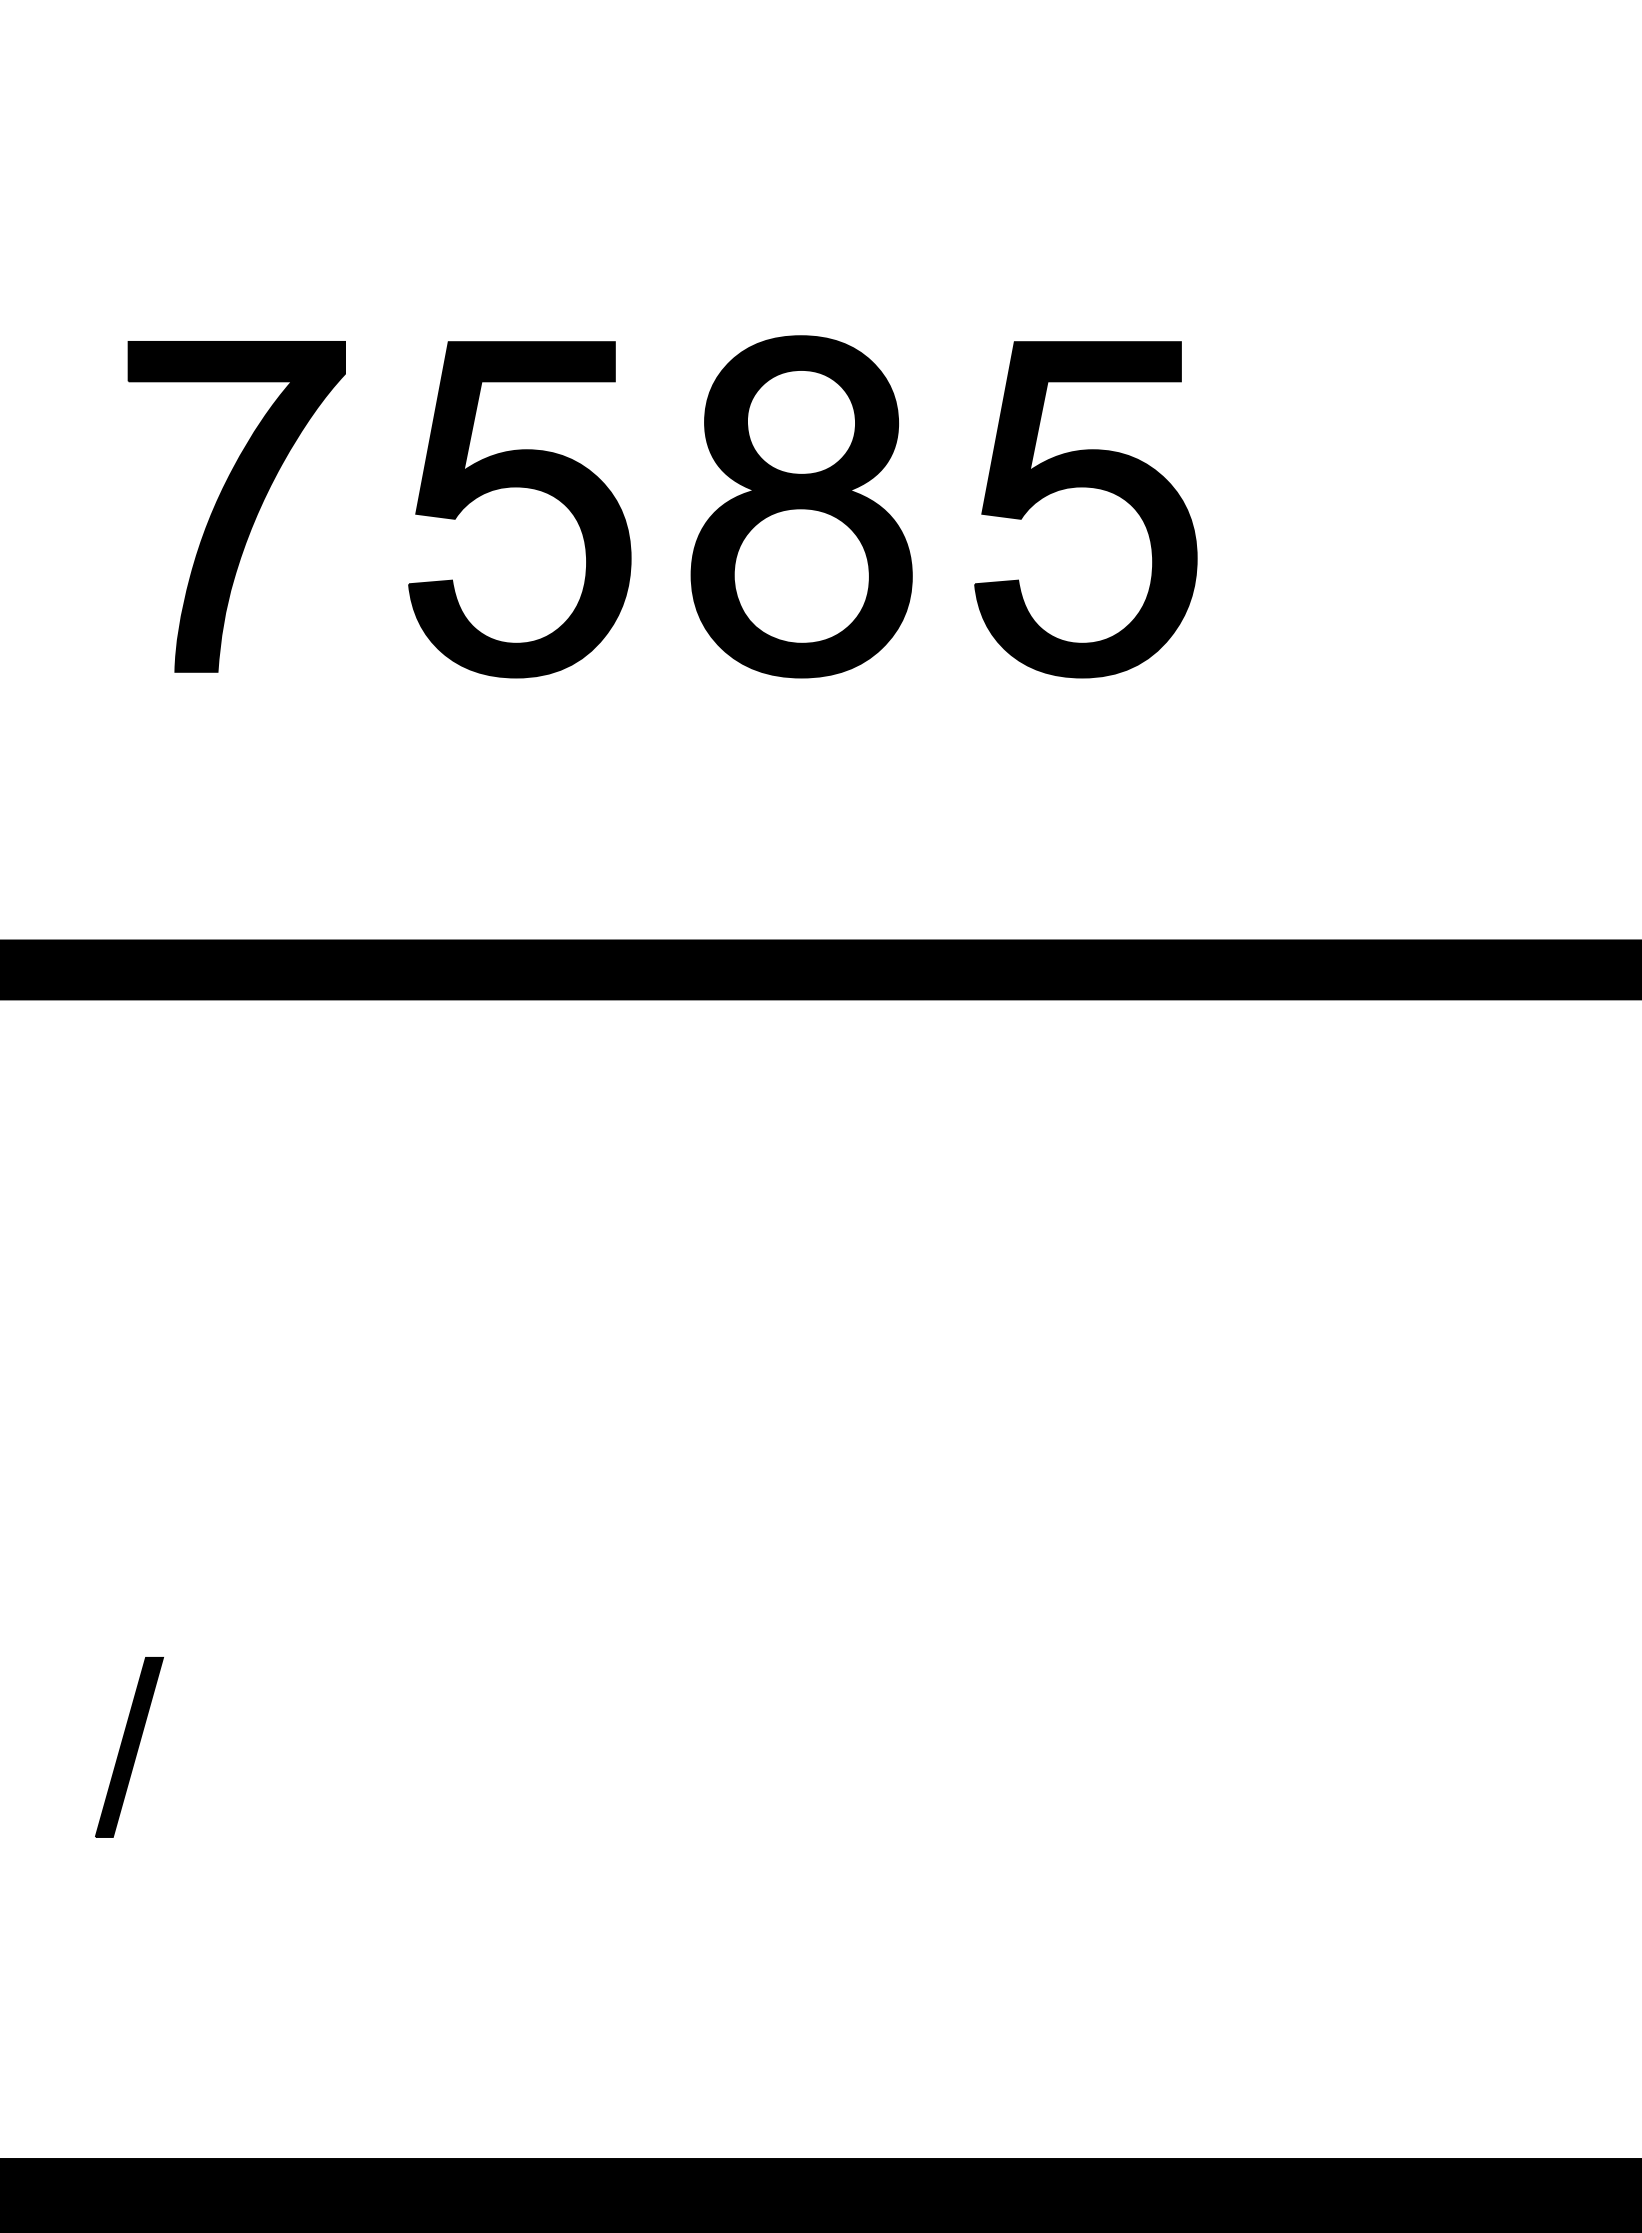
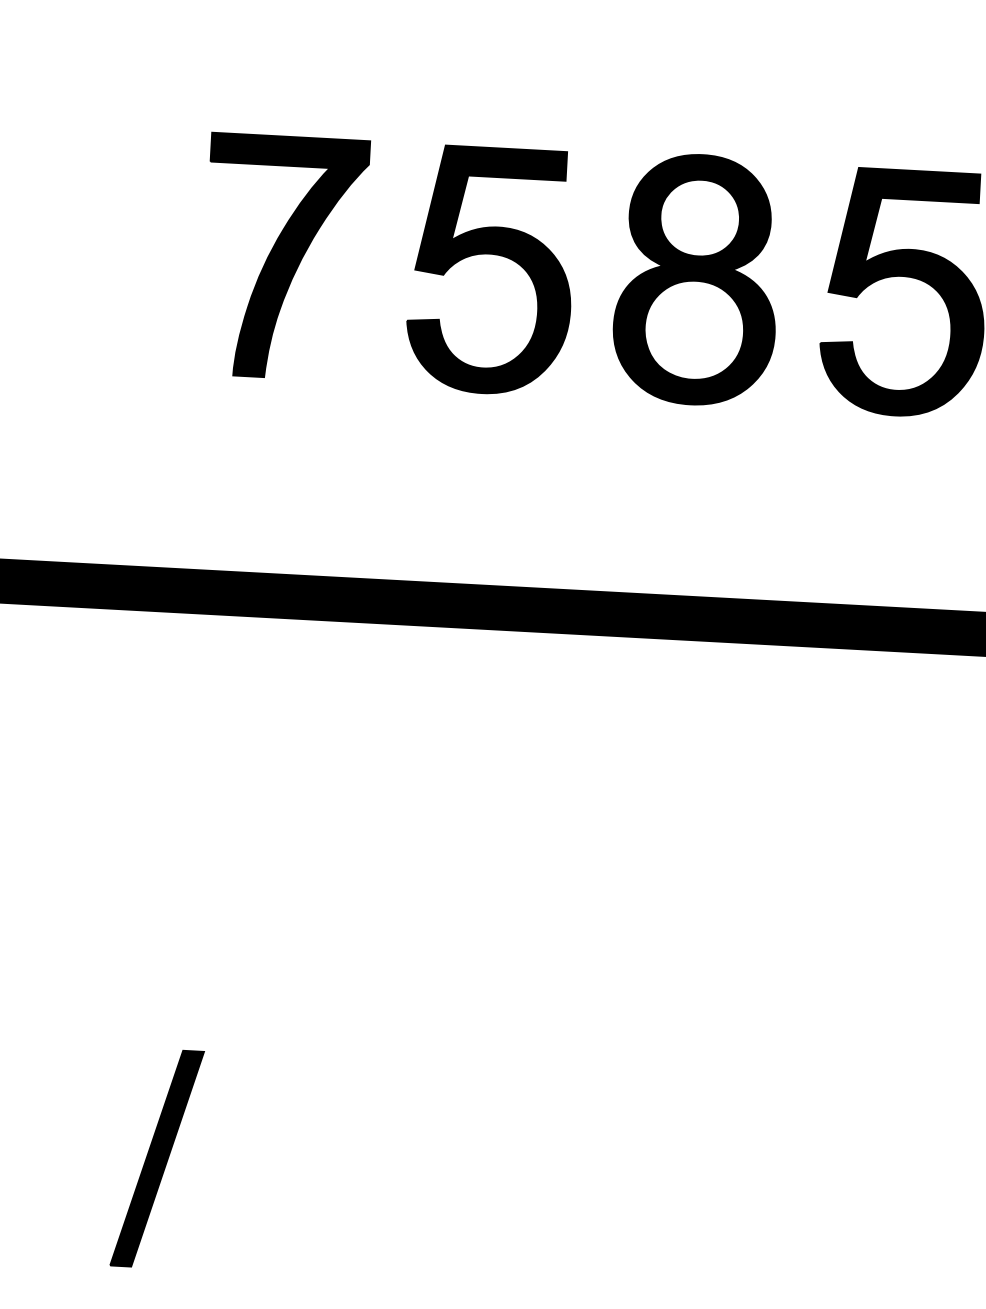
part: (129, 1747) -> (157, 1158), size x1.67

